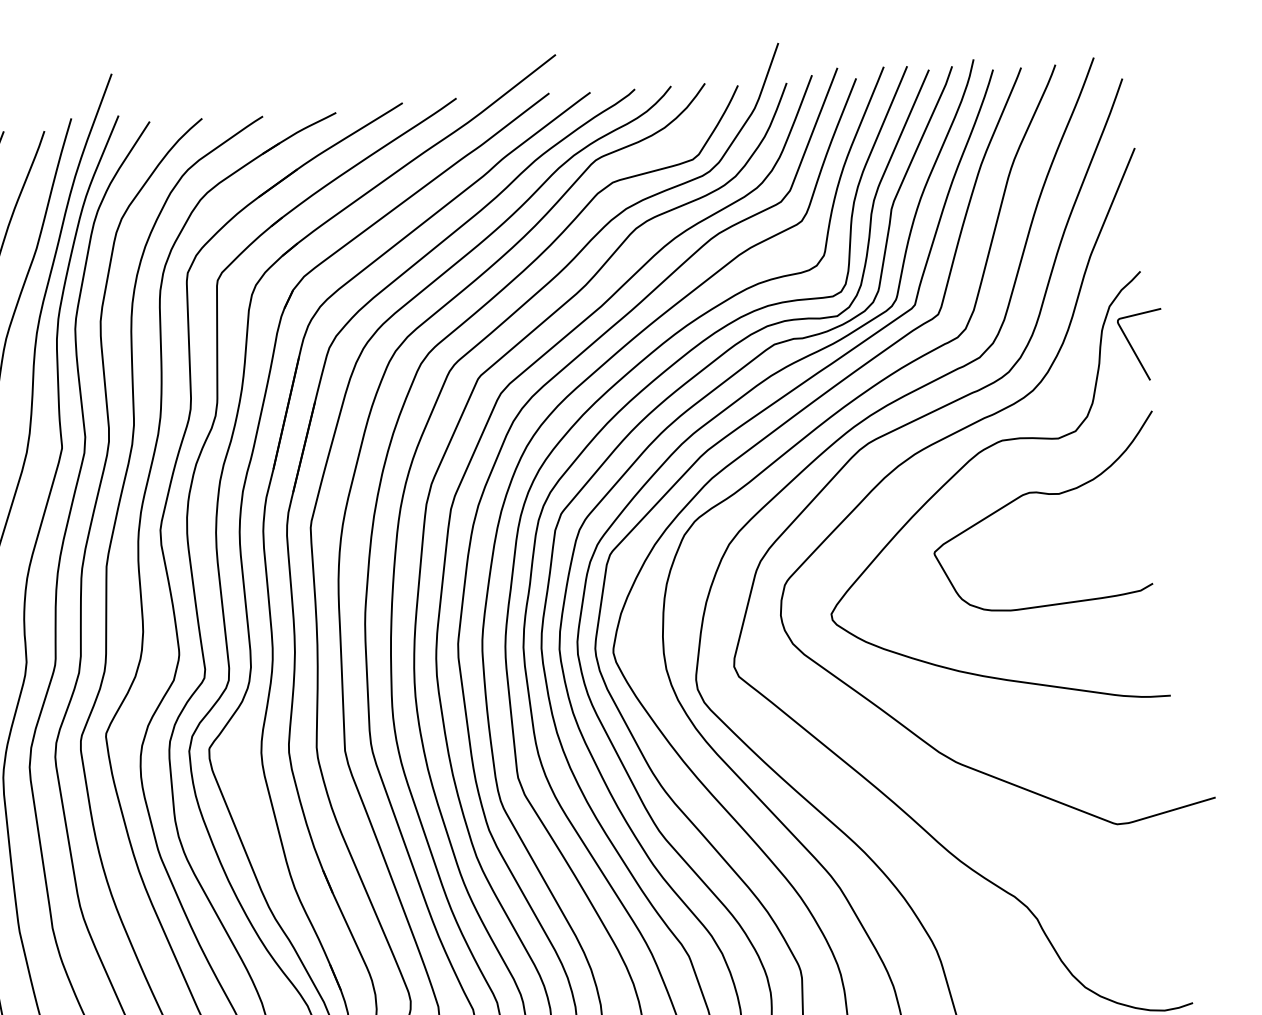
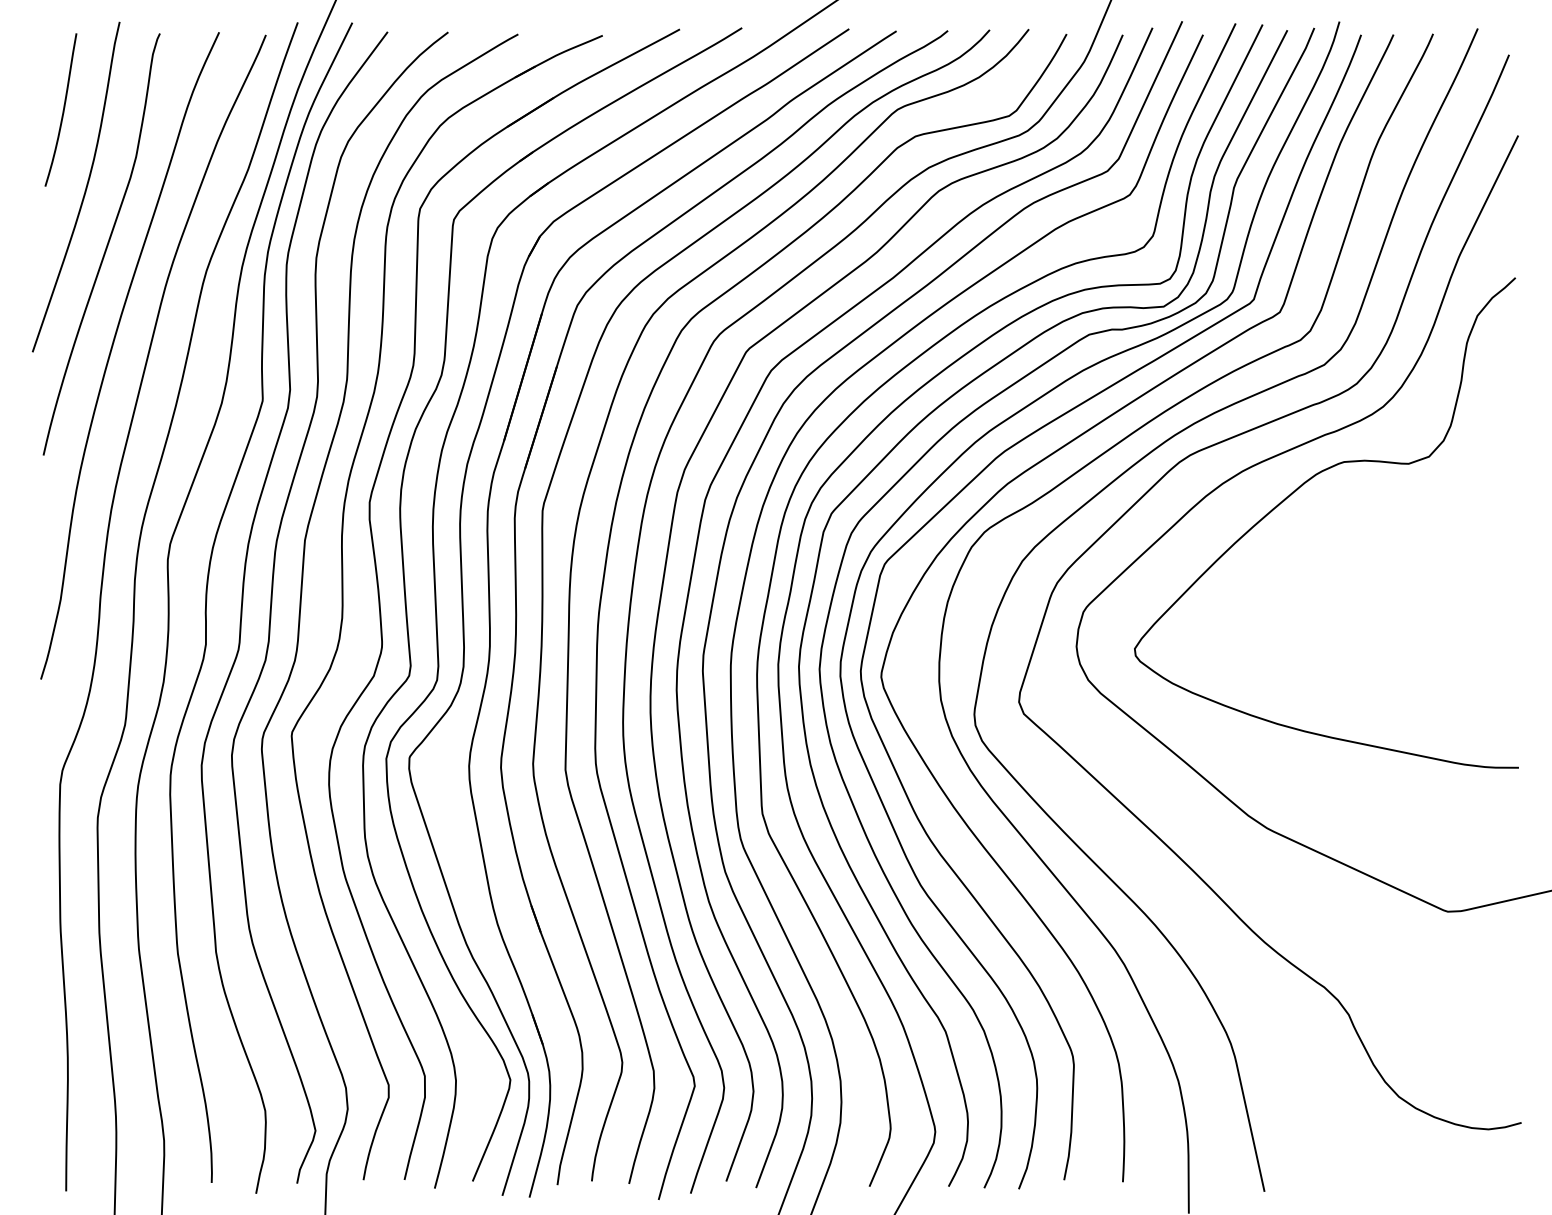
curve: (1134, 349) -> (1502, 367), removed
curve: (1046, 494) -> (1390, 527), removed

